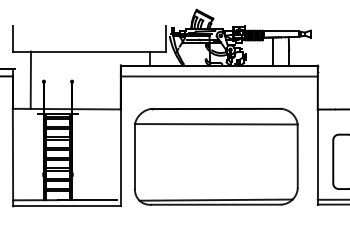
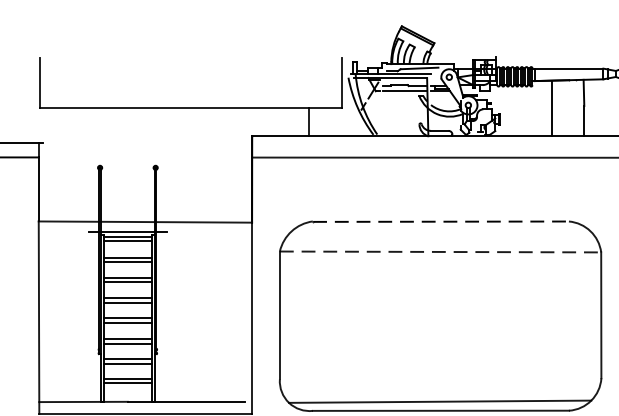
line: (30, 79) -> (73, 163), removed
line: (216, 108) -> (440, 220), solid -> dashed
line: (216, 124) -> (440, 252), solid -> dashed

